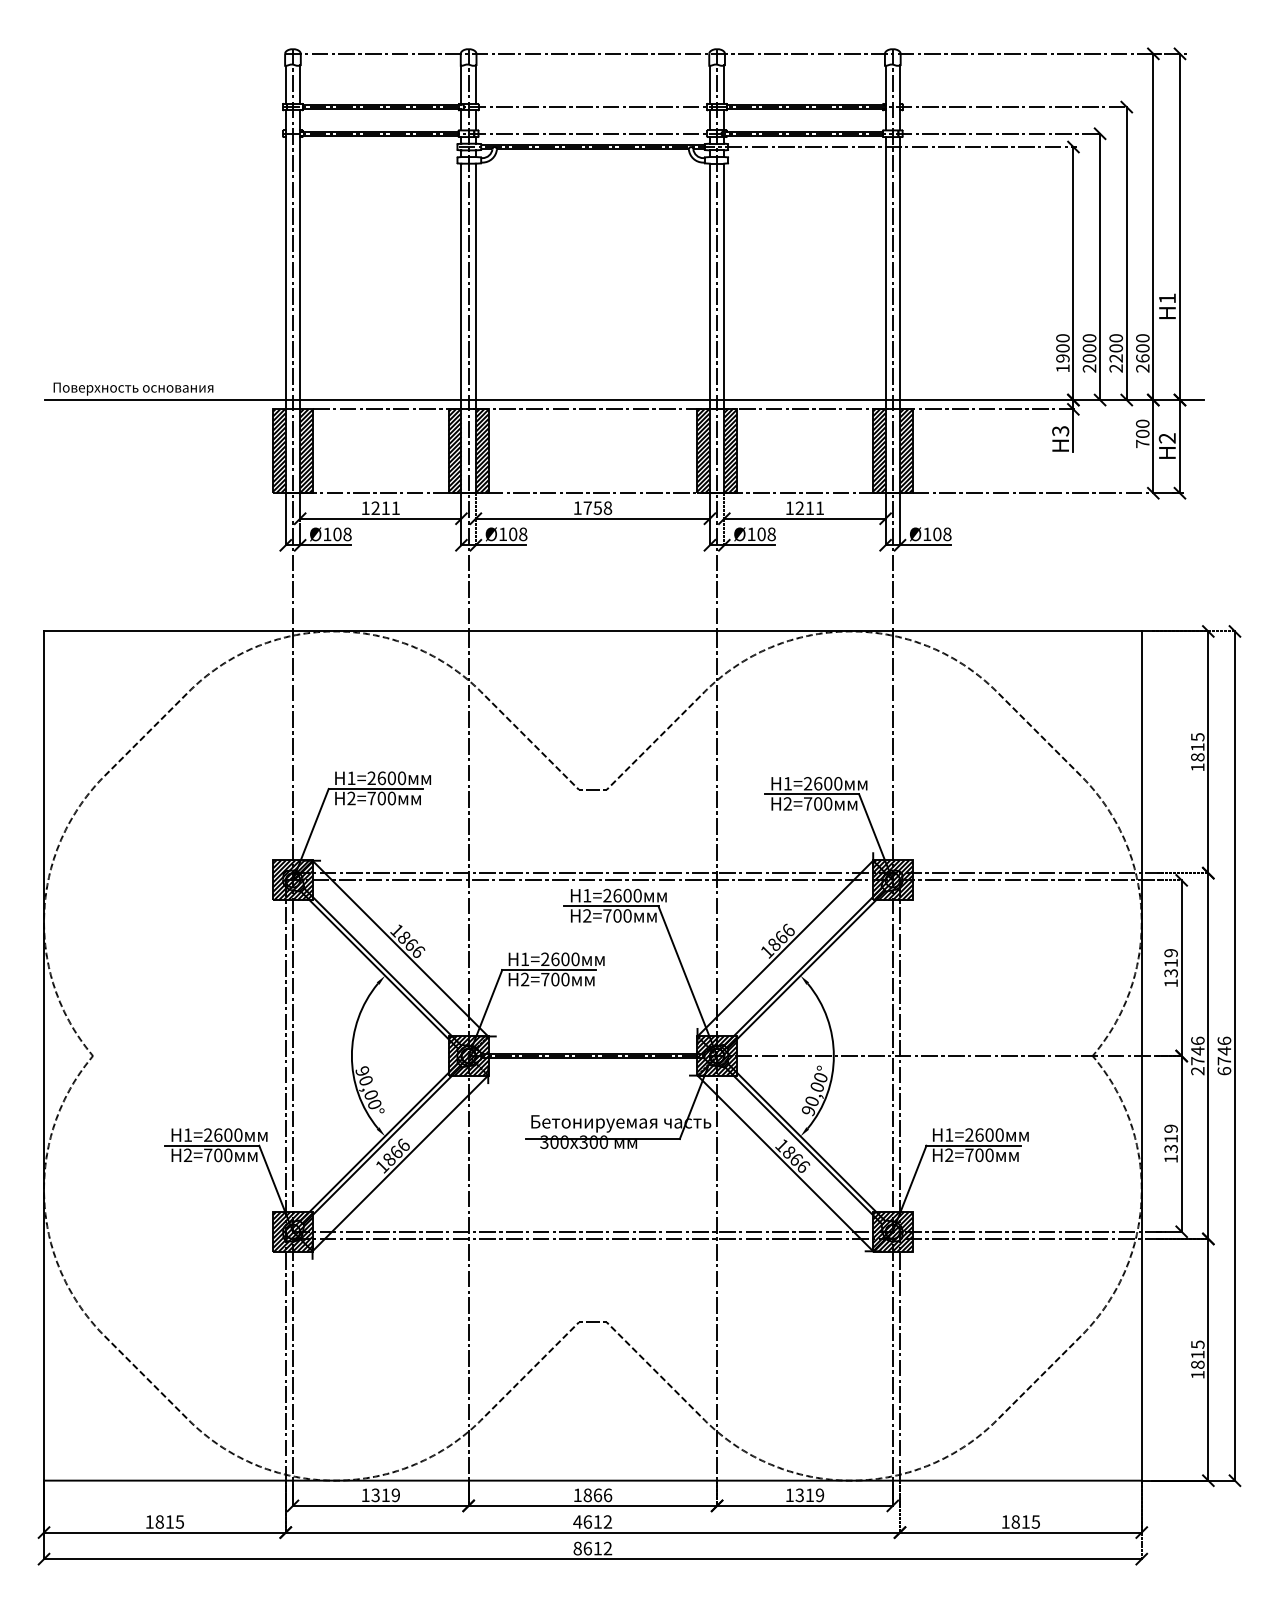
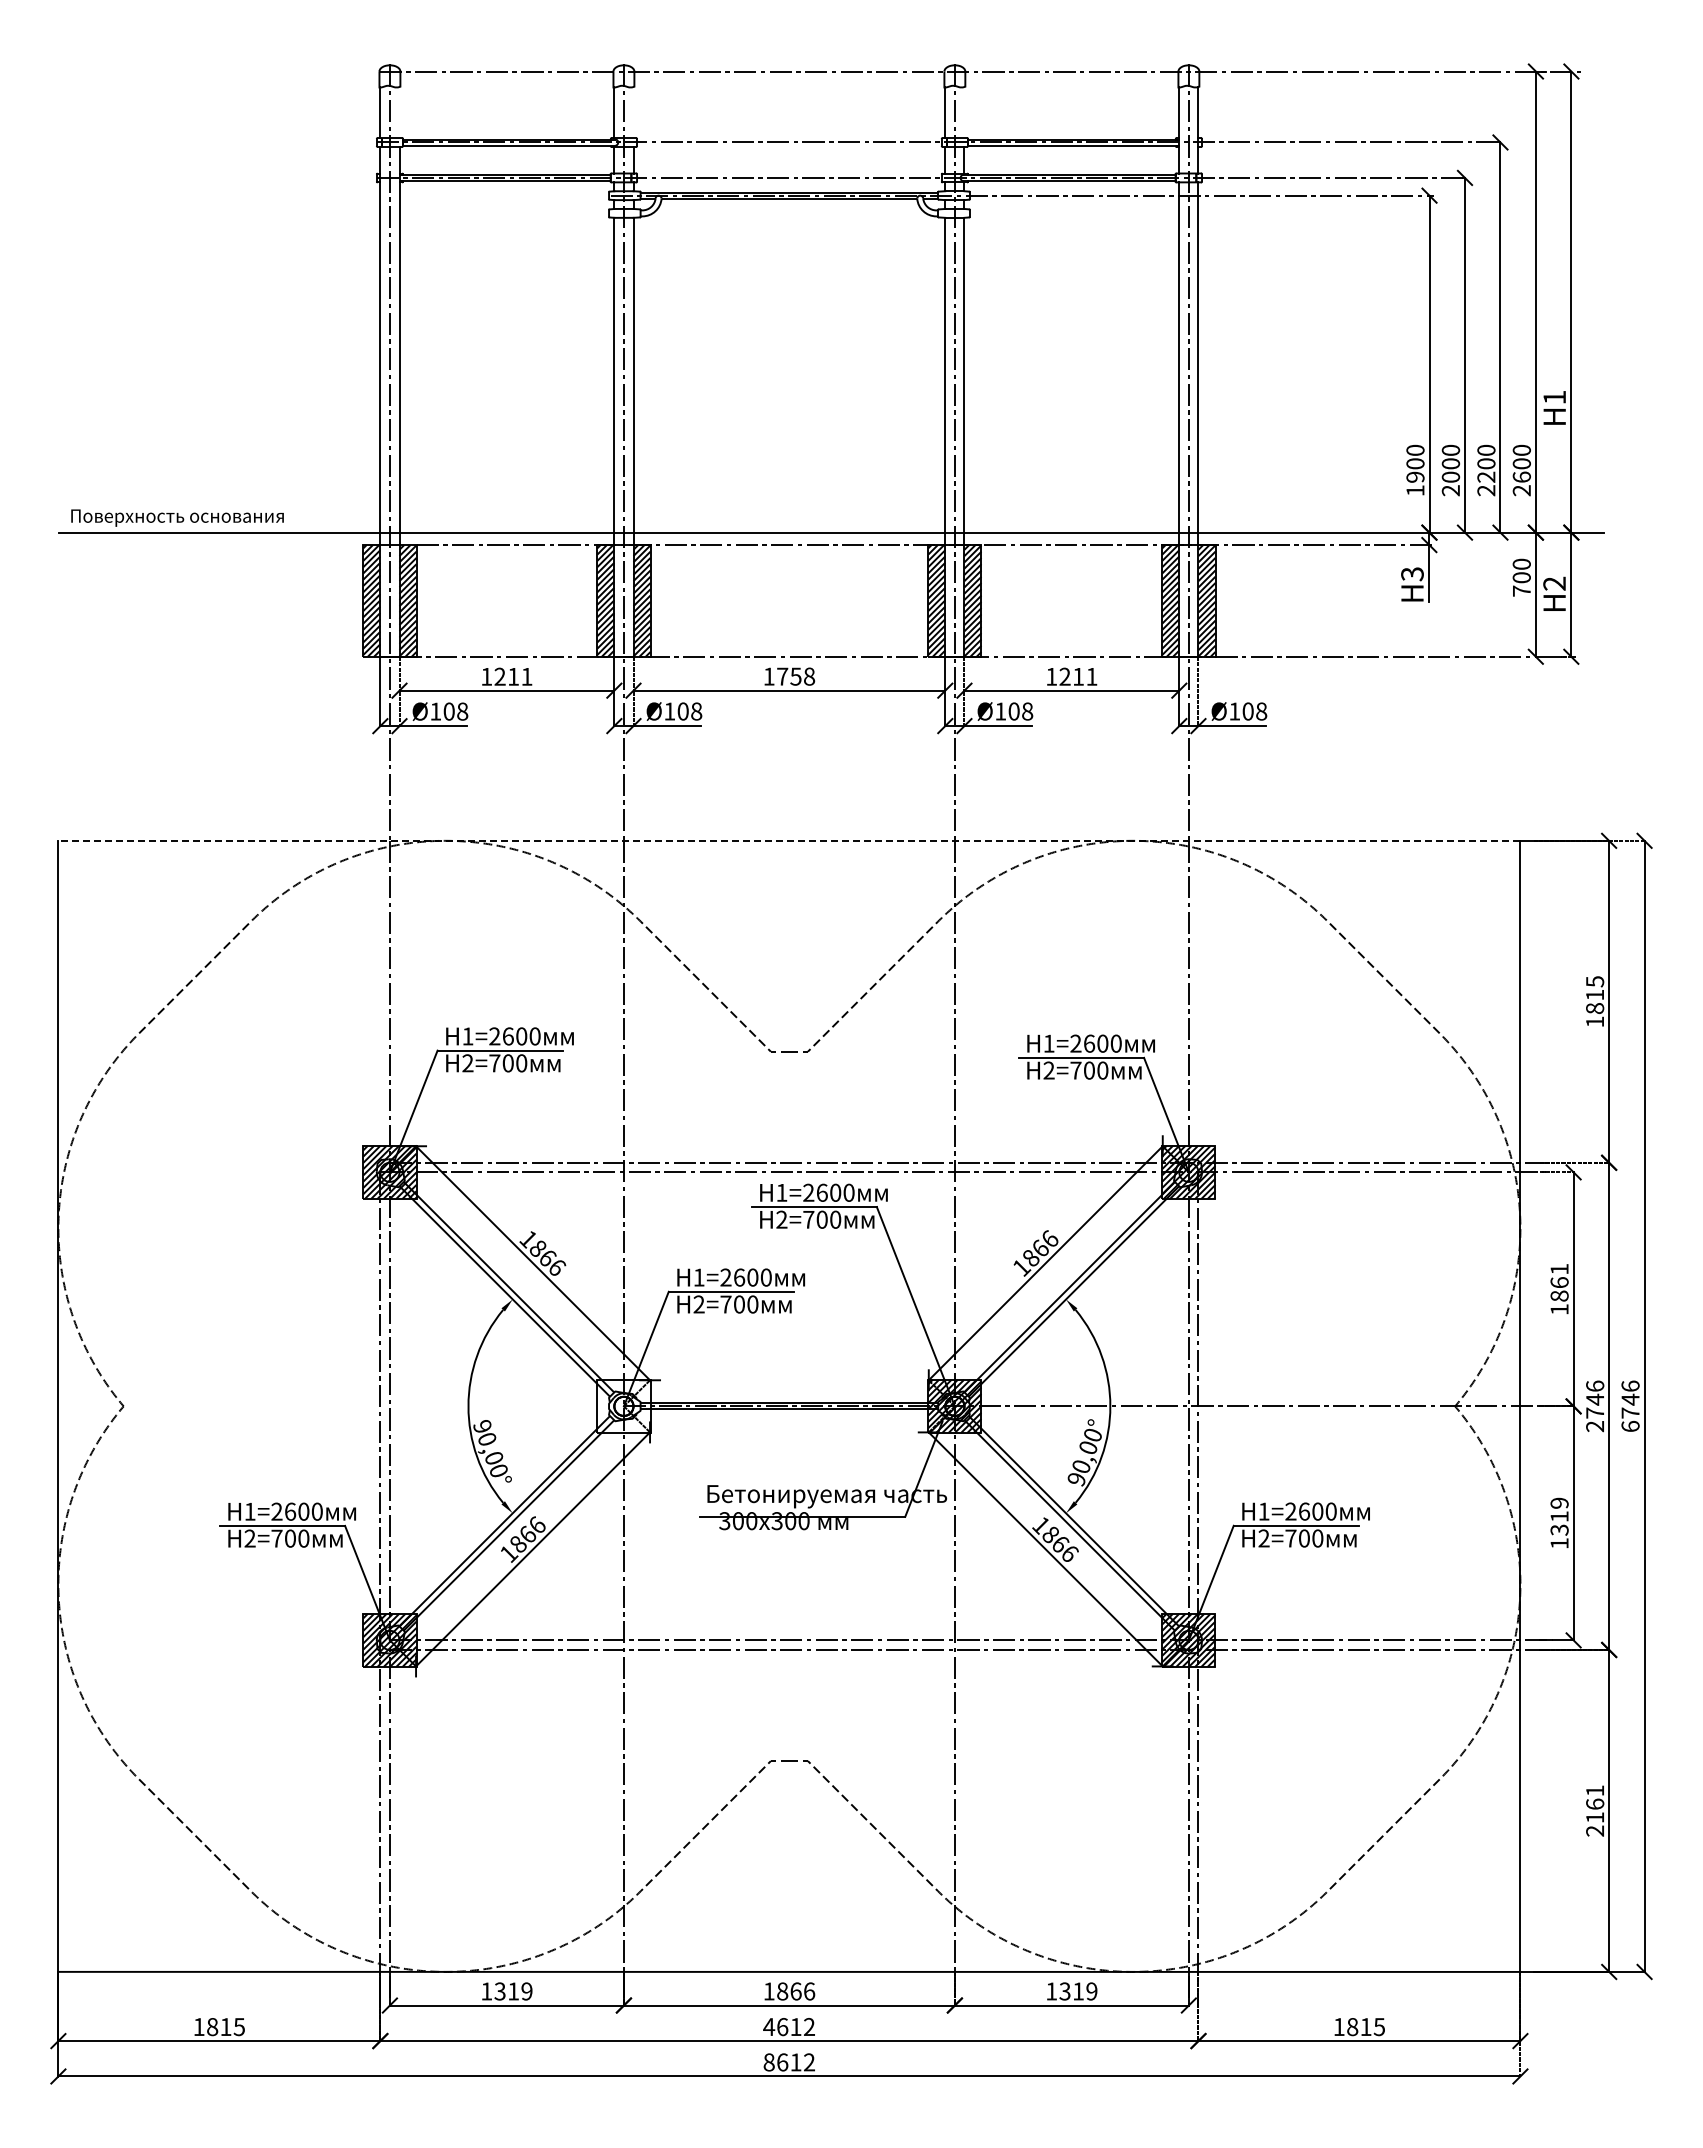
line: (300, 84) -> (399, 112), removed
line: (475, 84) -> (633, 112), removed
line: (724, 84) -> (964, 112), removed
line: (592, 631) -> (788, 840), solid -> dashed
text: (1171, 963) -> (1559, 1282), 1319 -> 1861
hatch: (468, 1056) -> (623, 1406), removed
text: (1198, 1359) -> (1595, 1810), 1815 -> 2161

